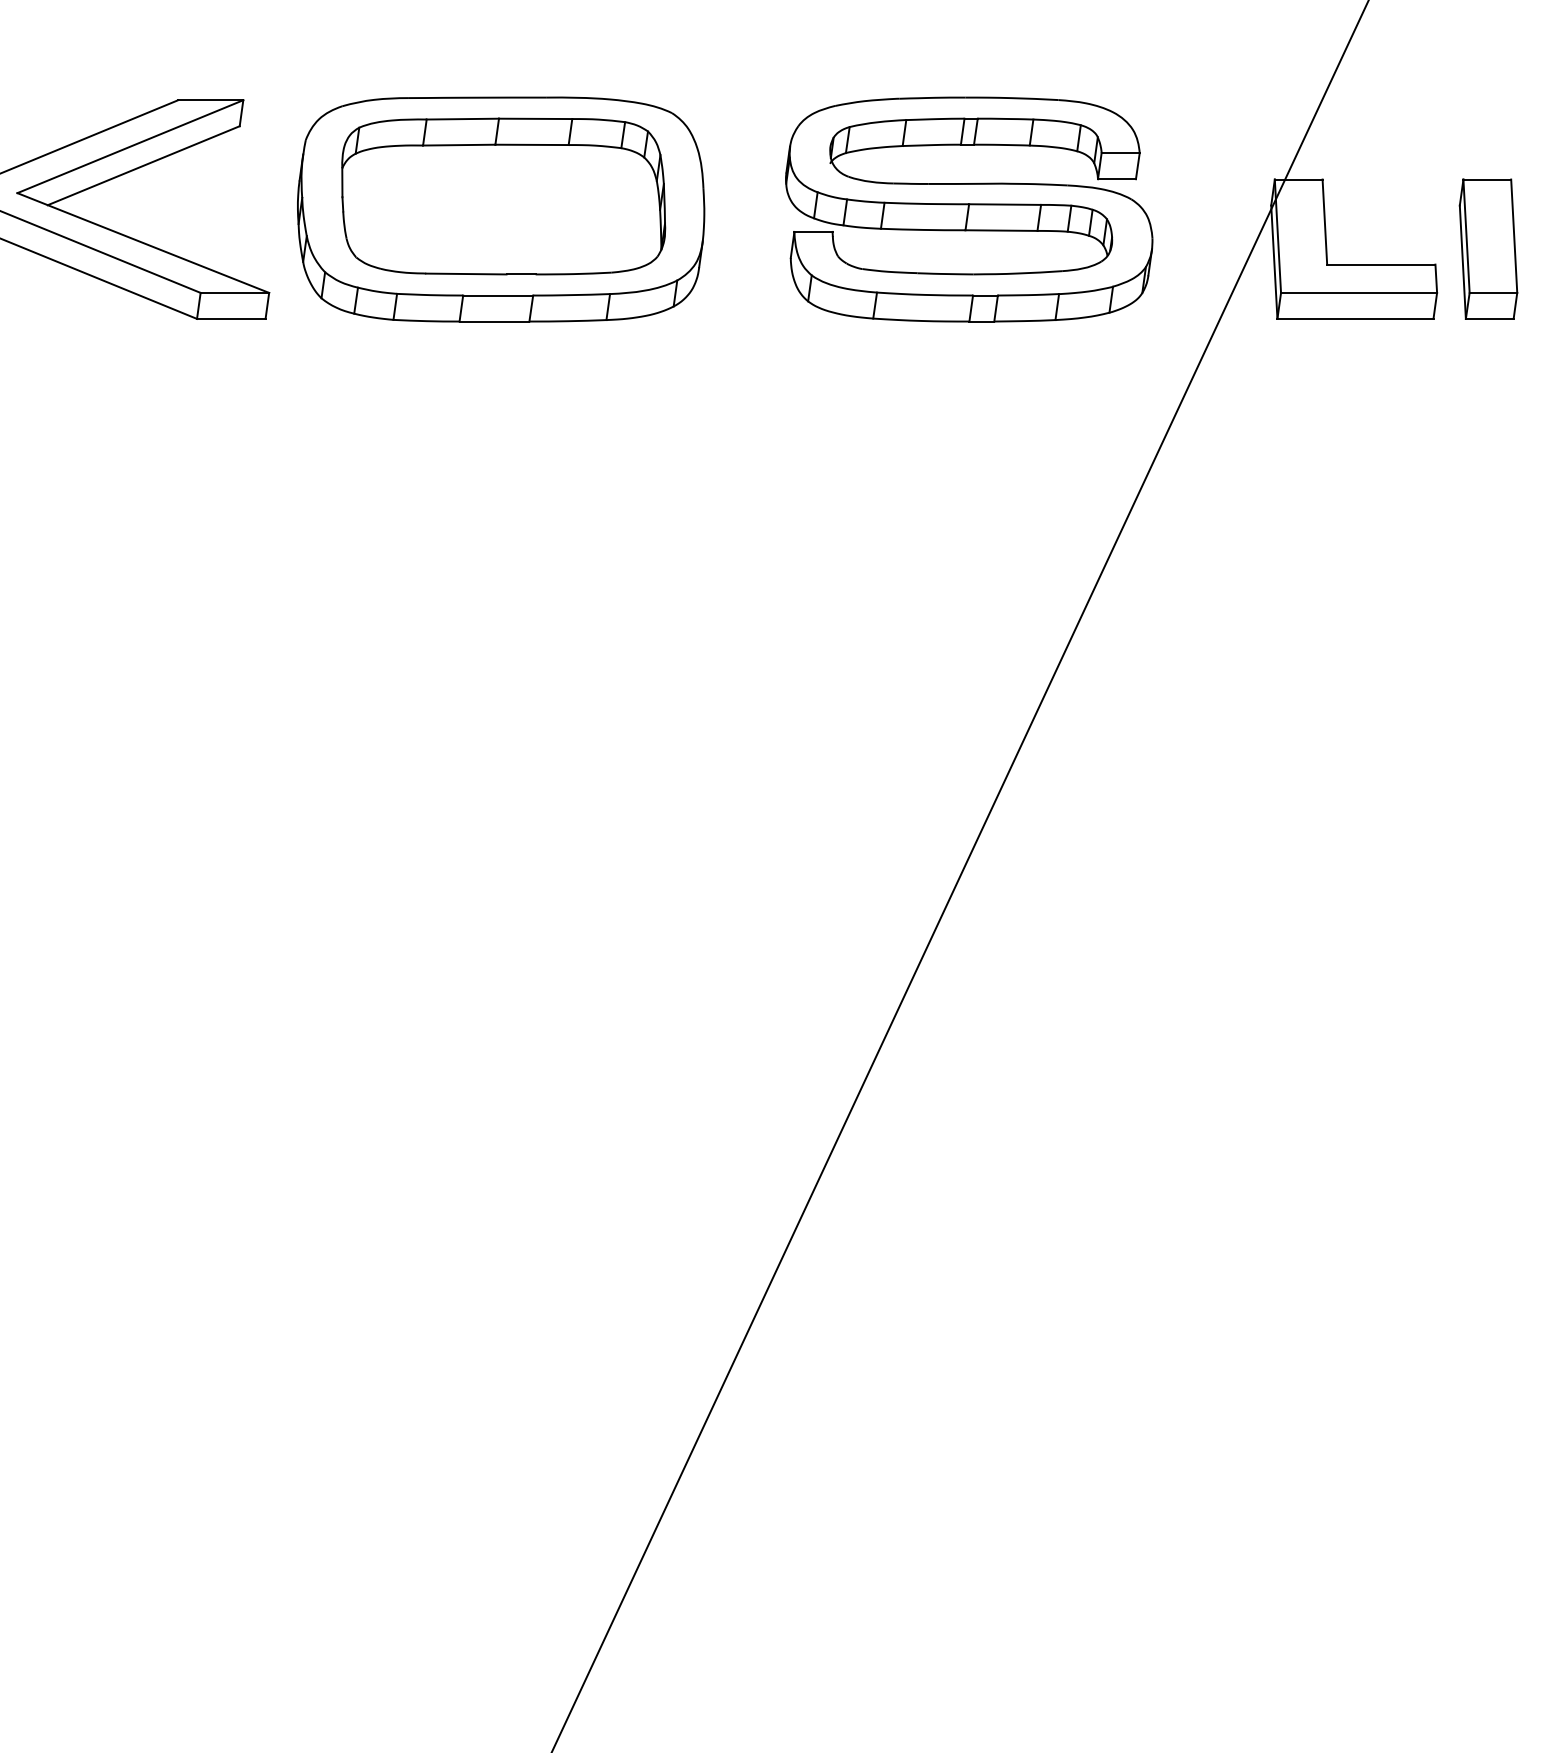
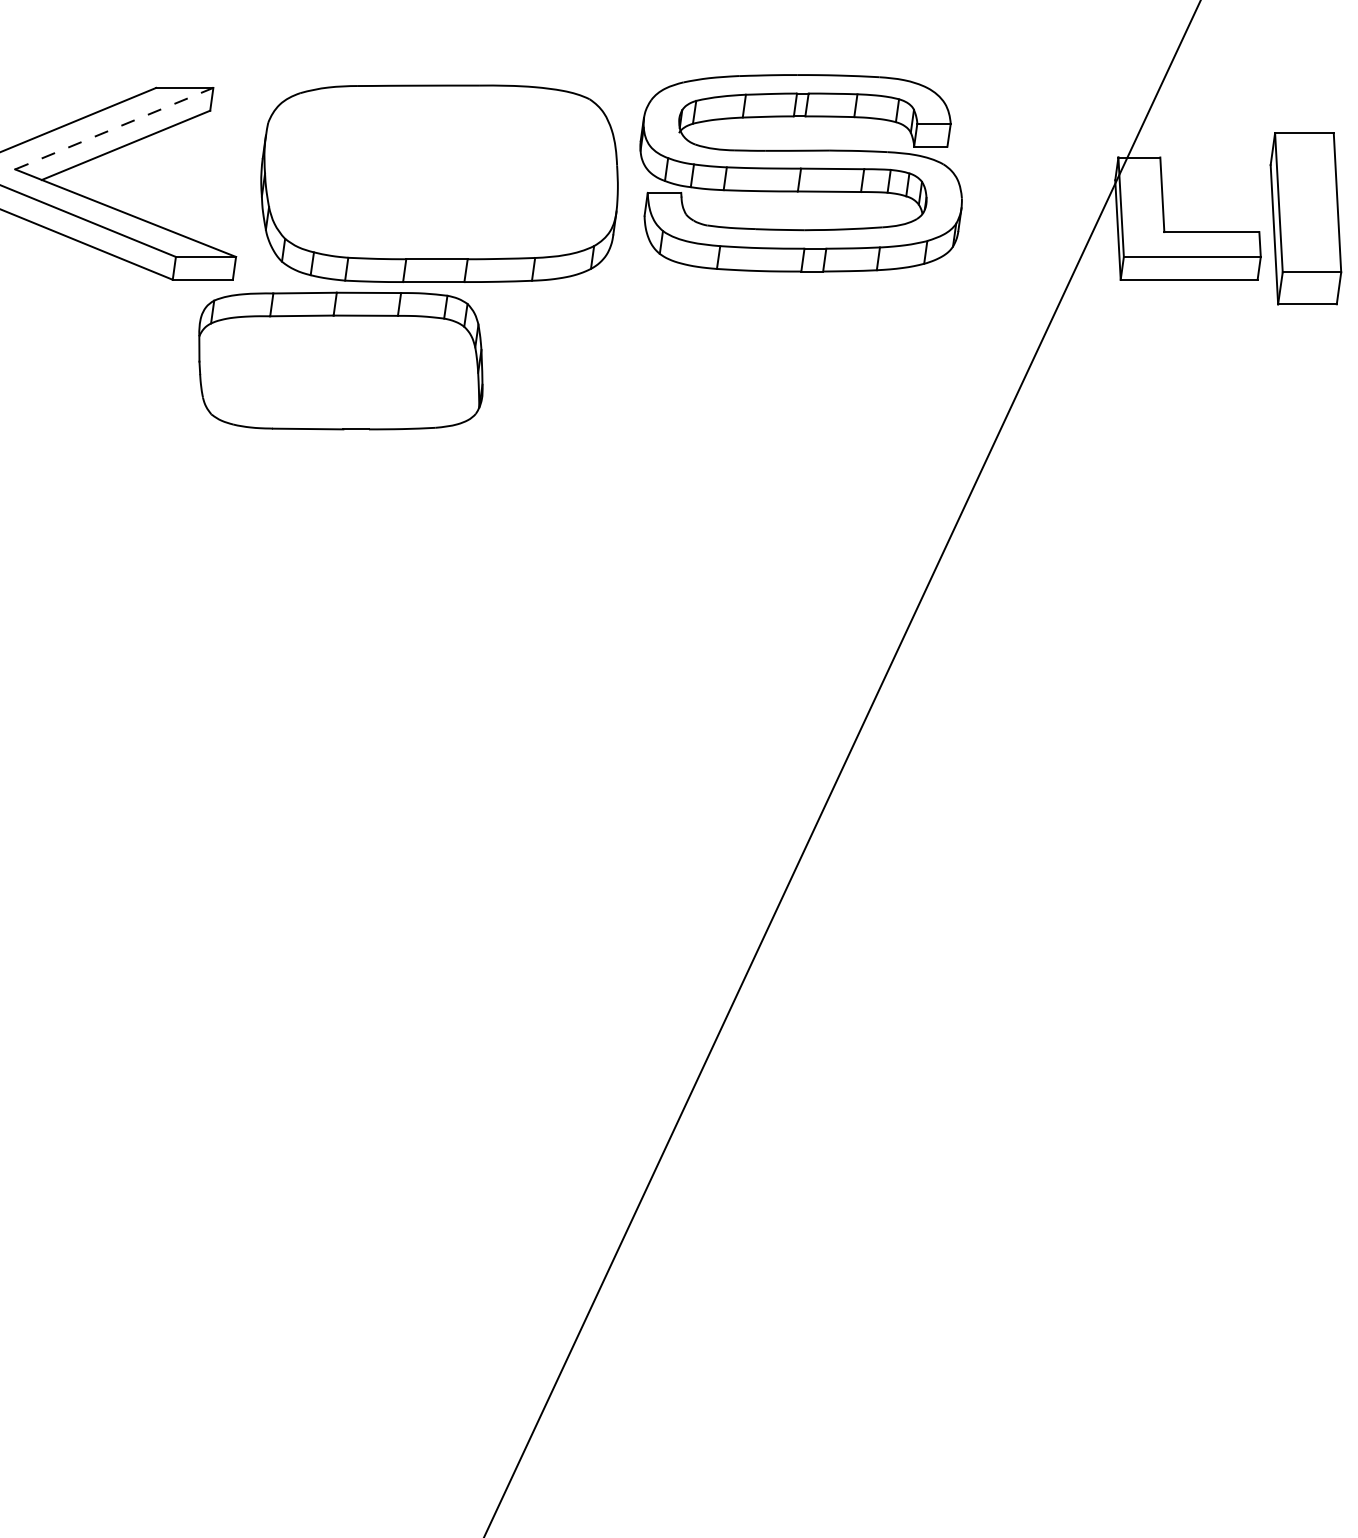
line: (130, 146) -> (114, 128), solid -> dashed
part: (503, 196) -> (340, 361), moved
part: (969, 209) -> (801, 173), moved
part: (1488, 248) -> (1305, 217), size x1.4

